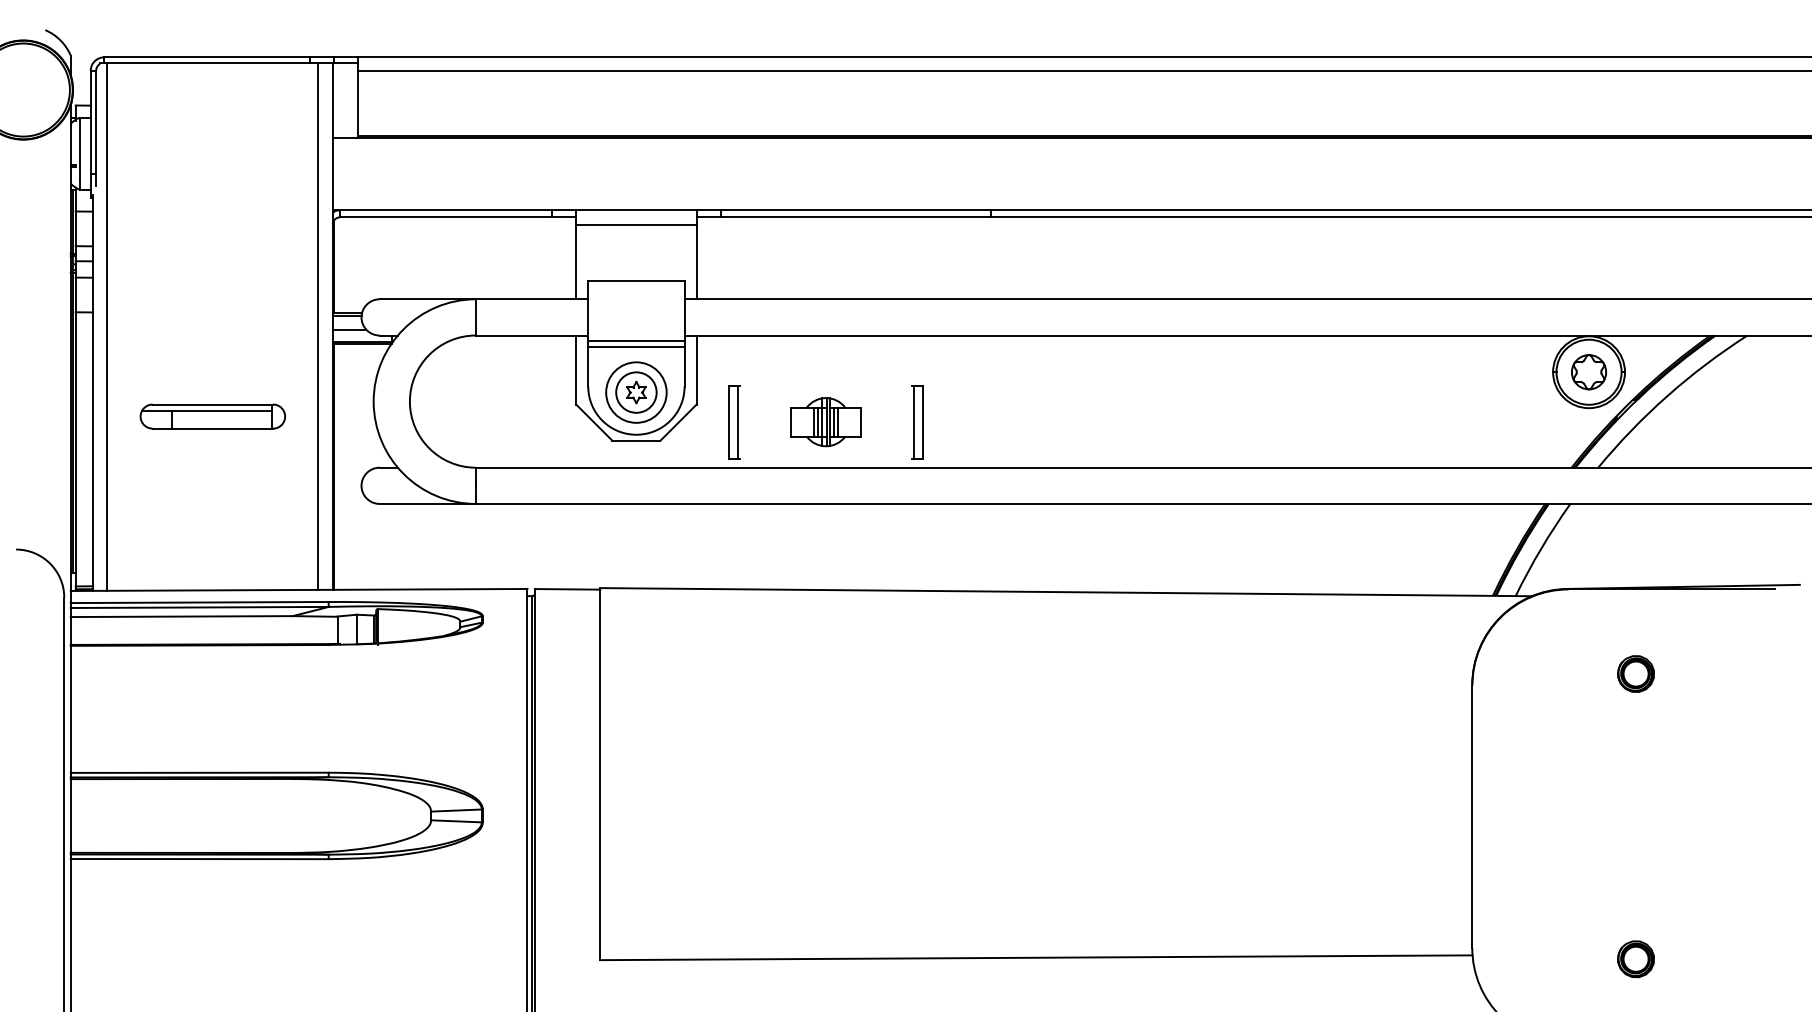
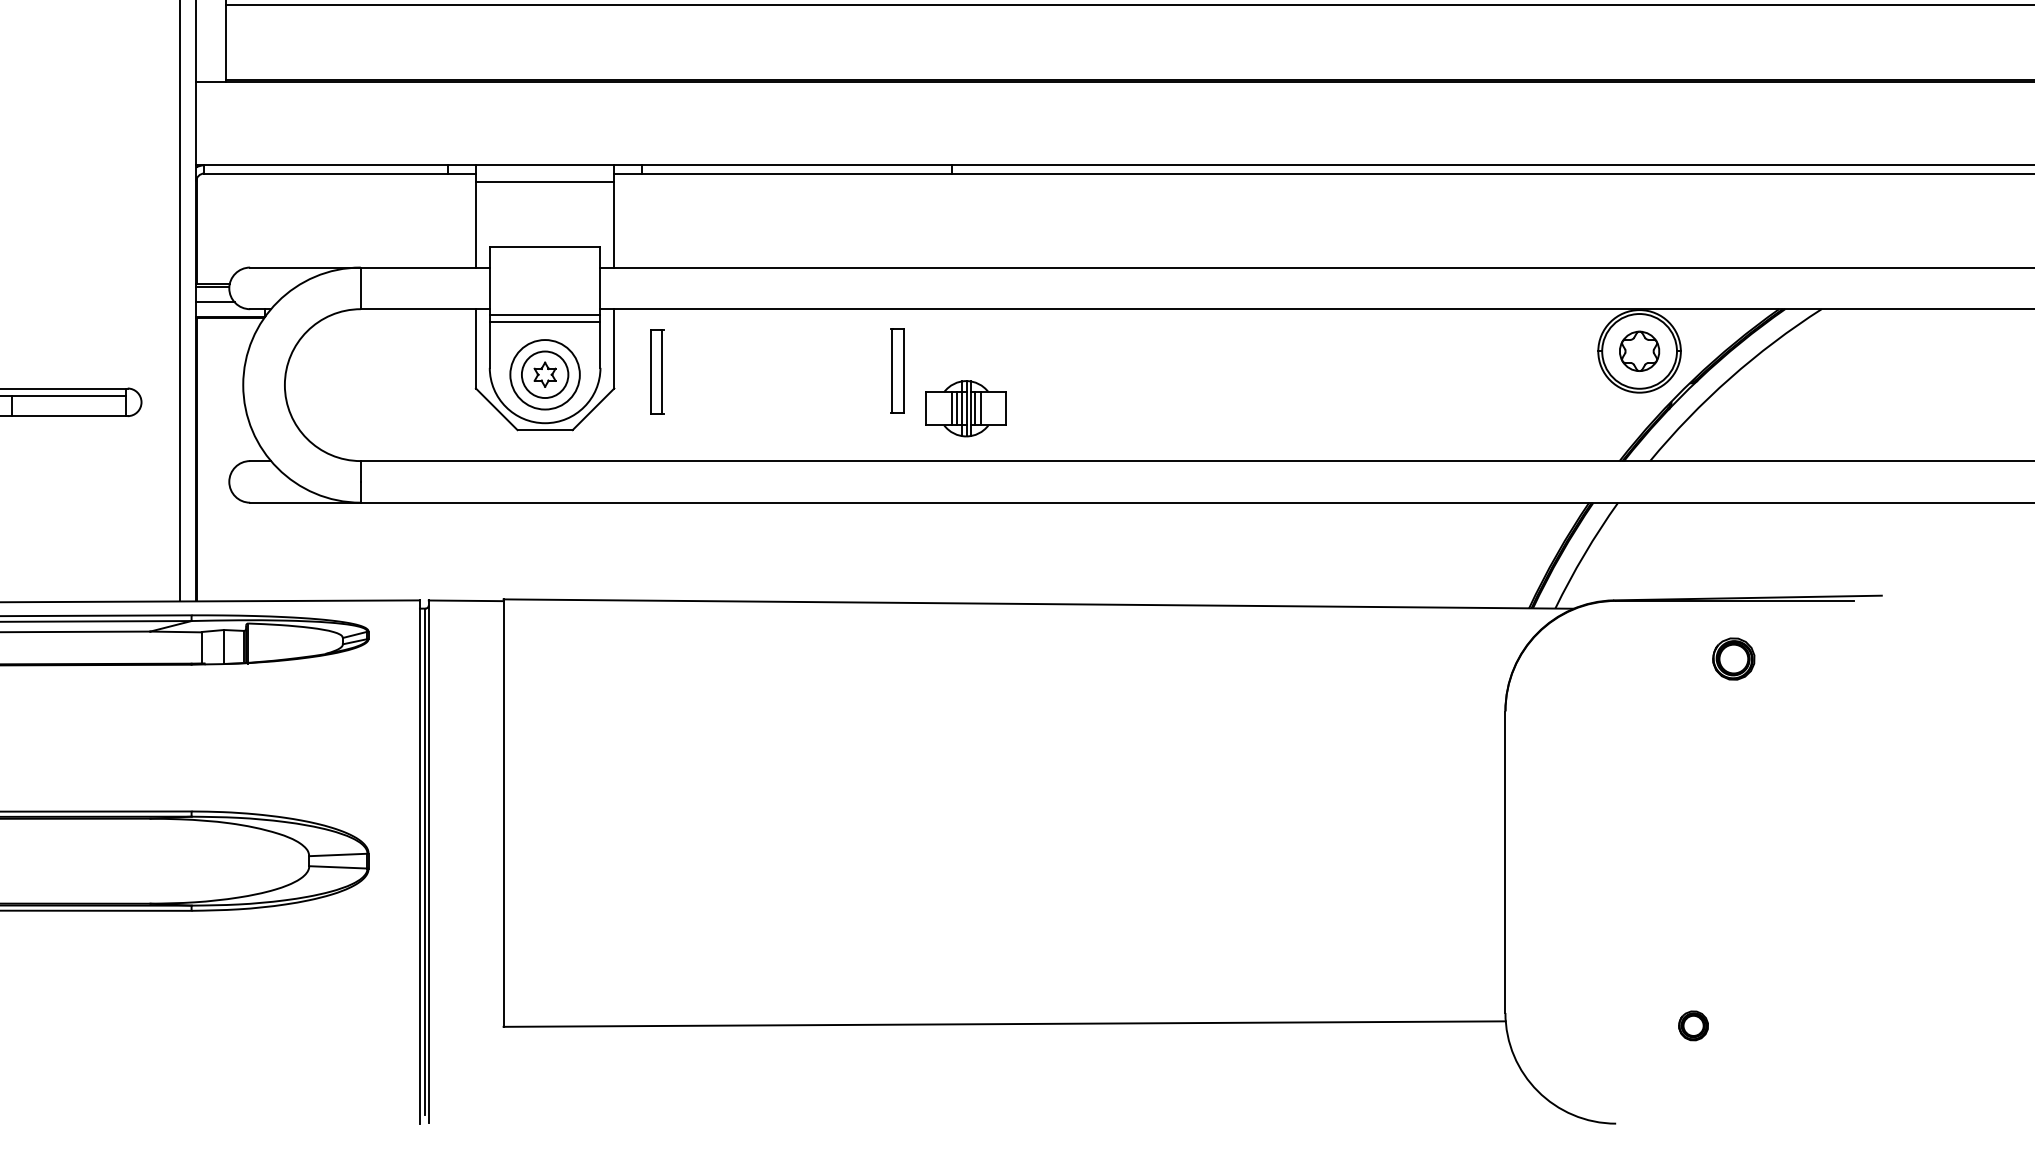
part: (734, 422) -> (657, 372), moved
part: (825, 422) -> (965, 409), moved
part: (917, 422) -> (896, 371), moved
part: (1635, 673) -> (1733, 658), moved
part: (1635, 959) -> (1692, 1026), size x0.7

